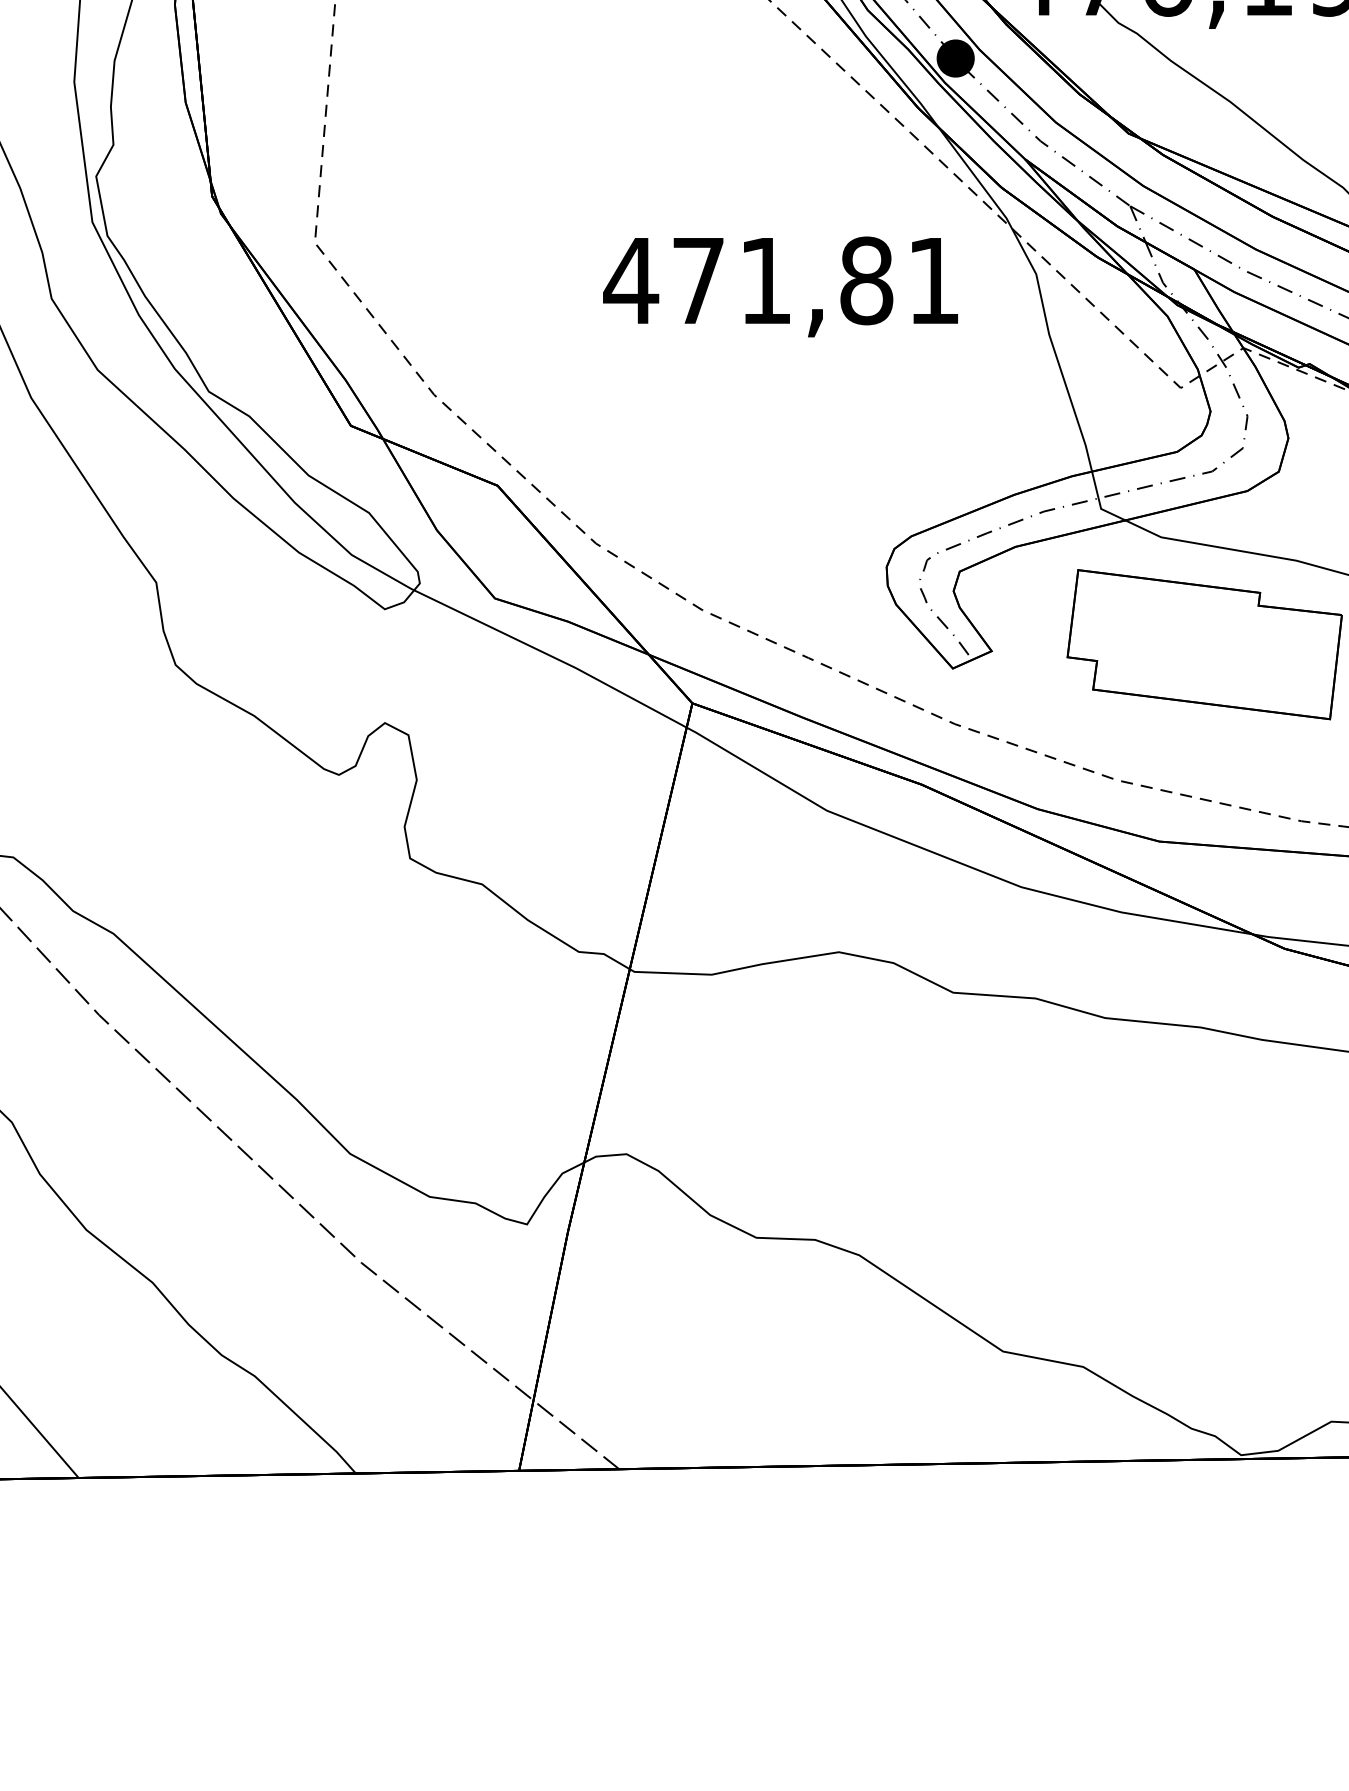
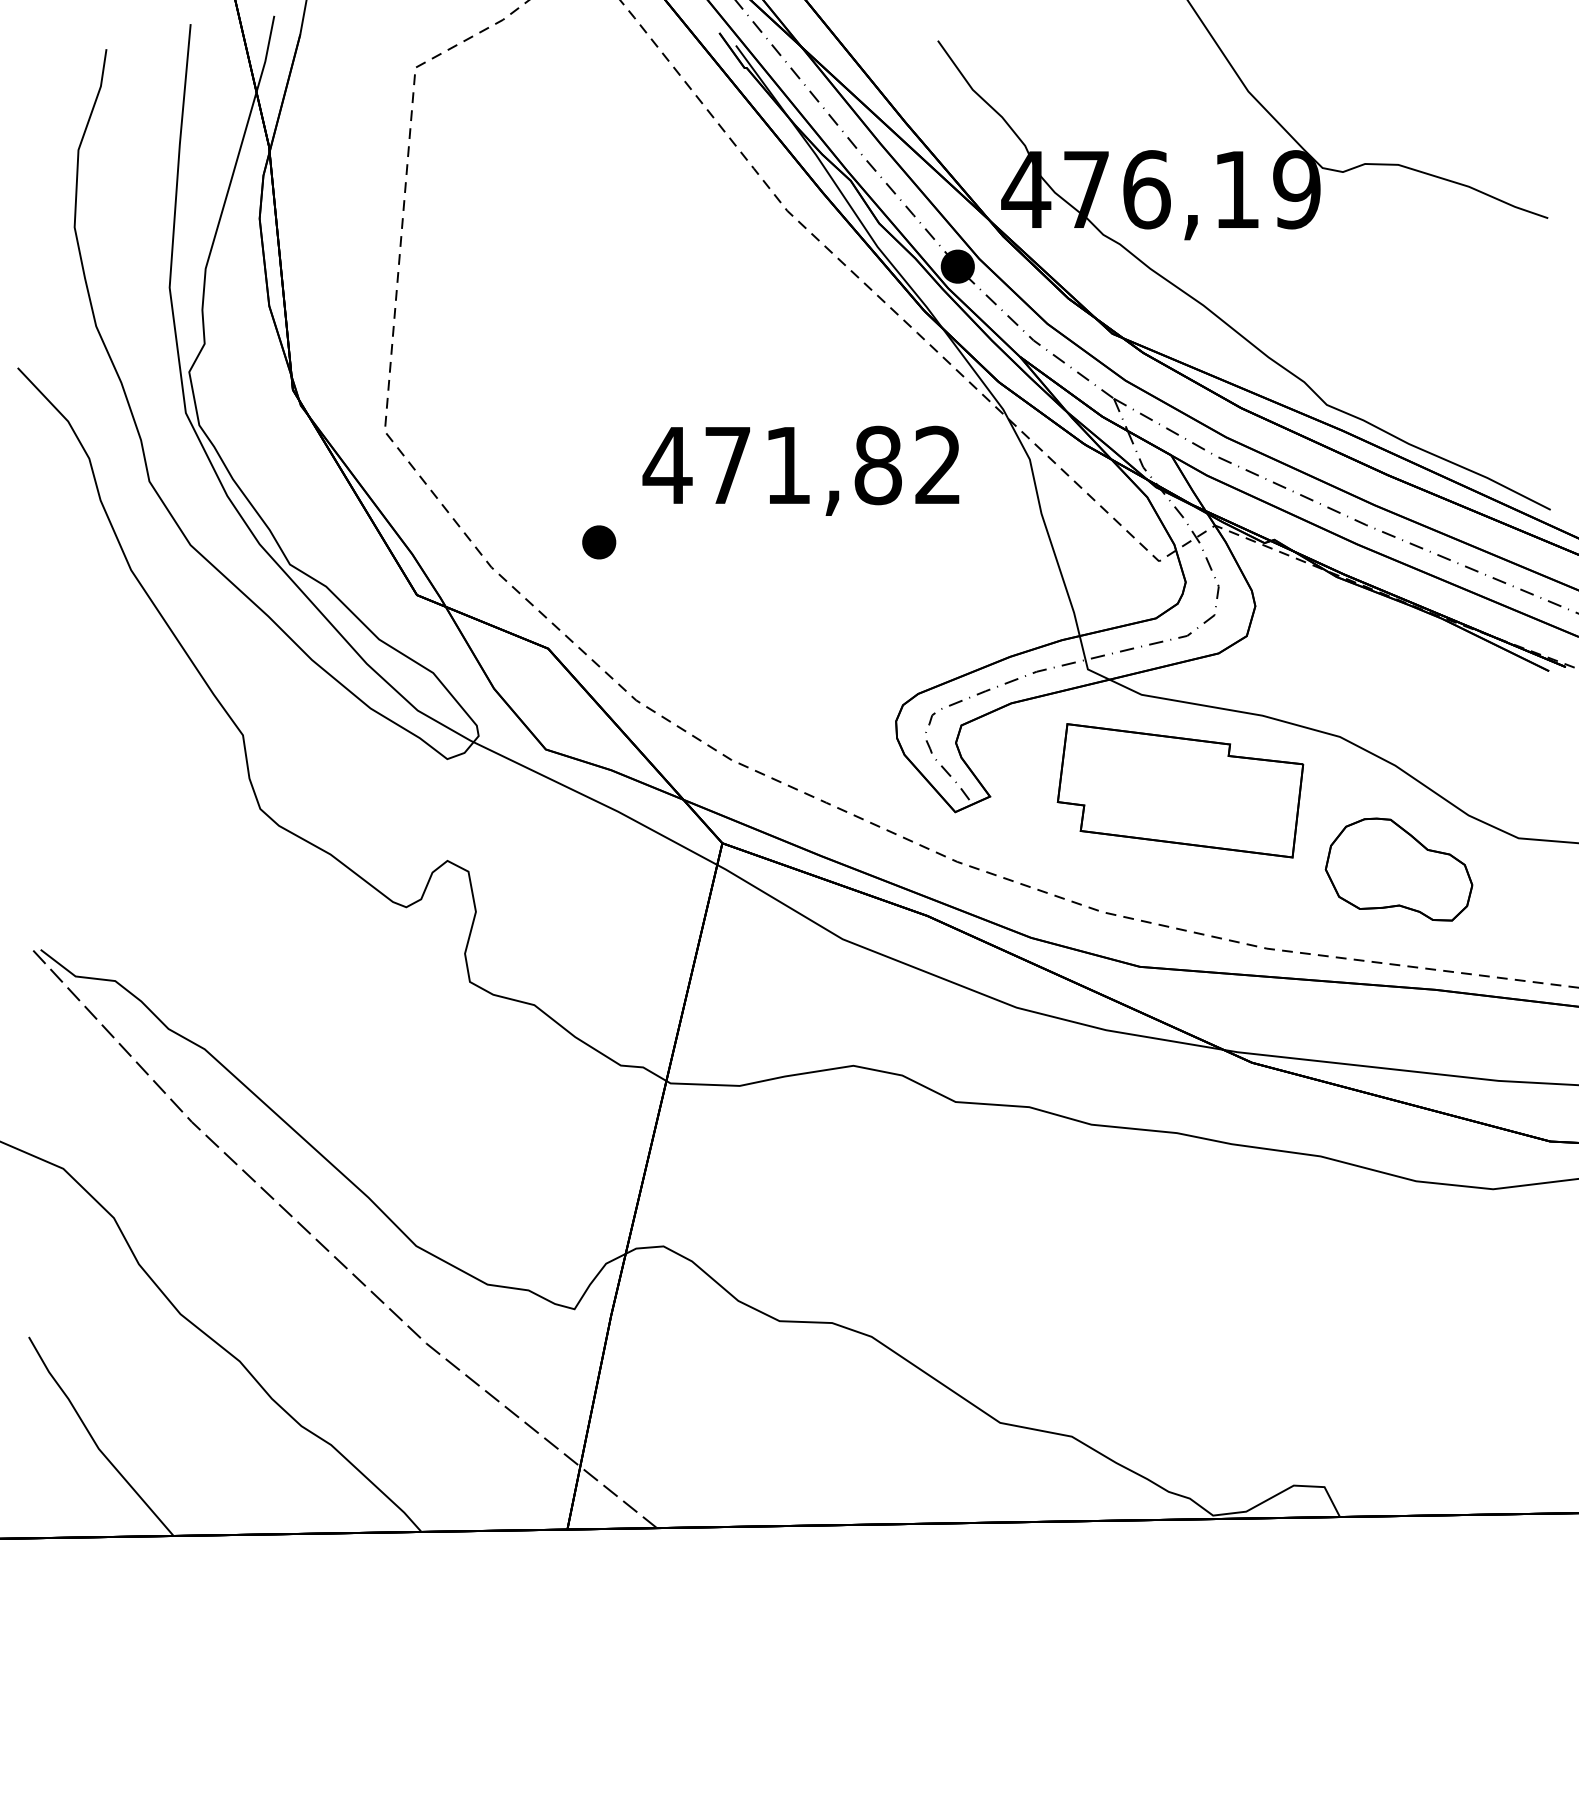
text: (932, 279) -> (937, 464), 471,81 -> 471,82
part: (554, 367) -> (599, 542), added

